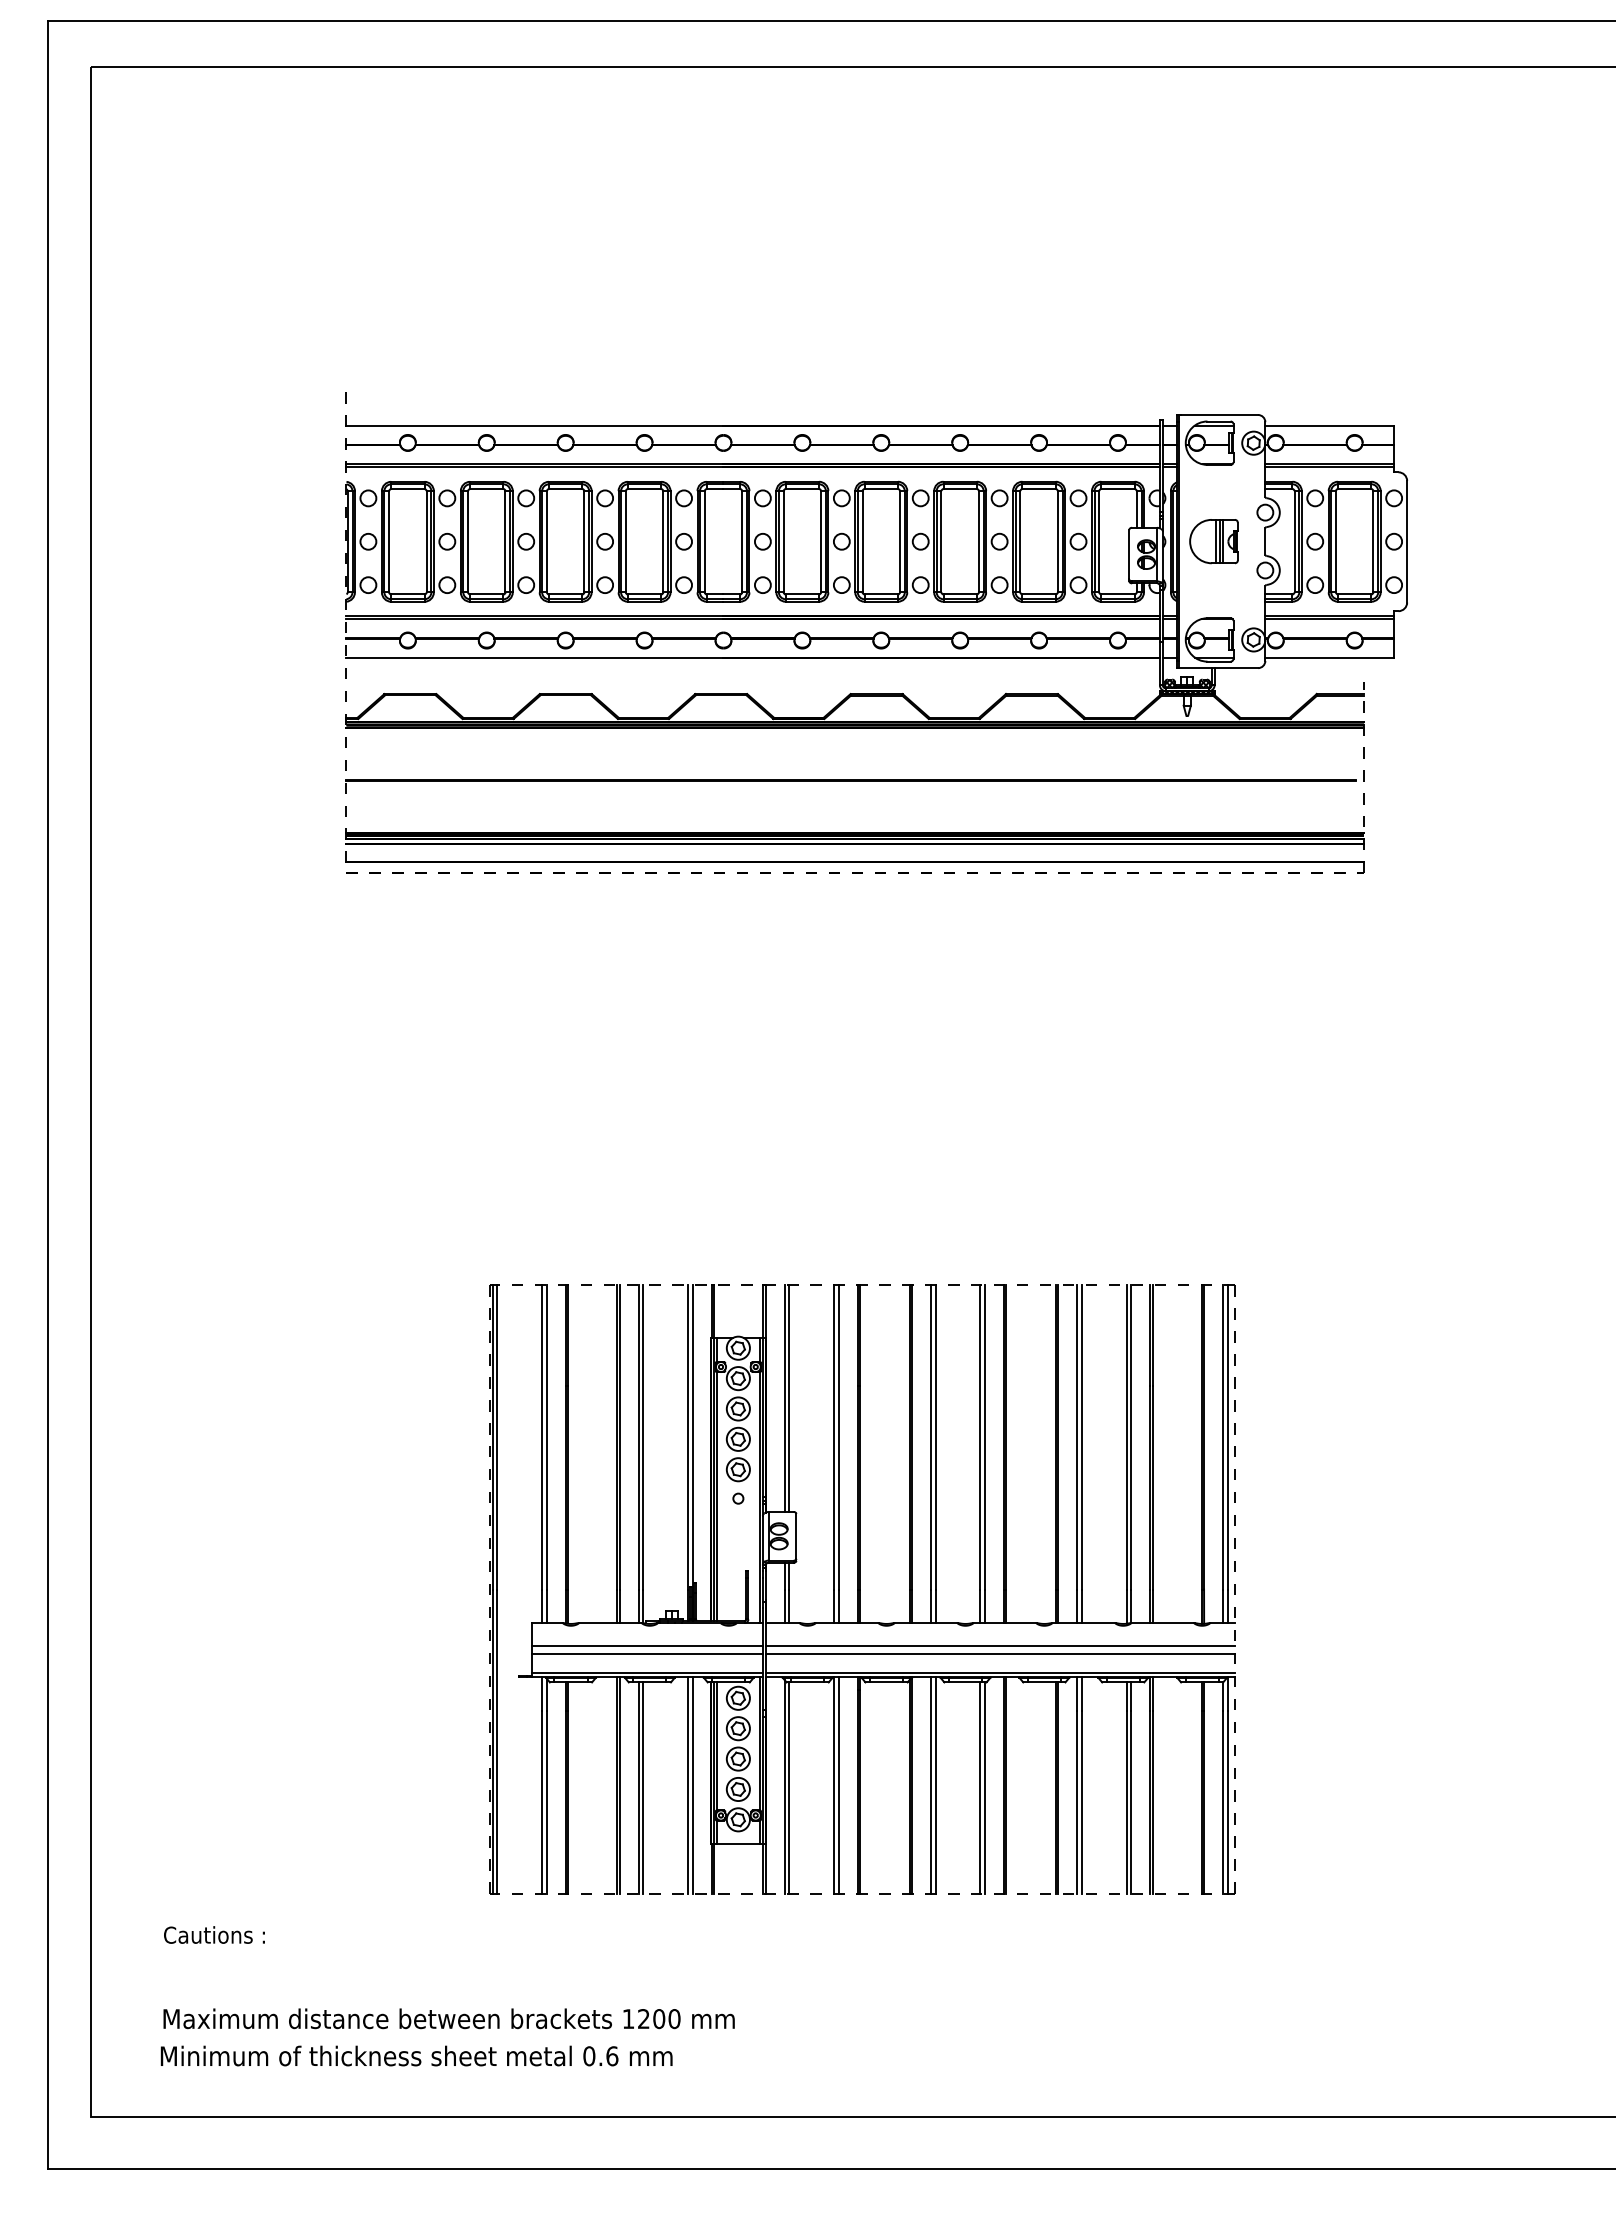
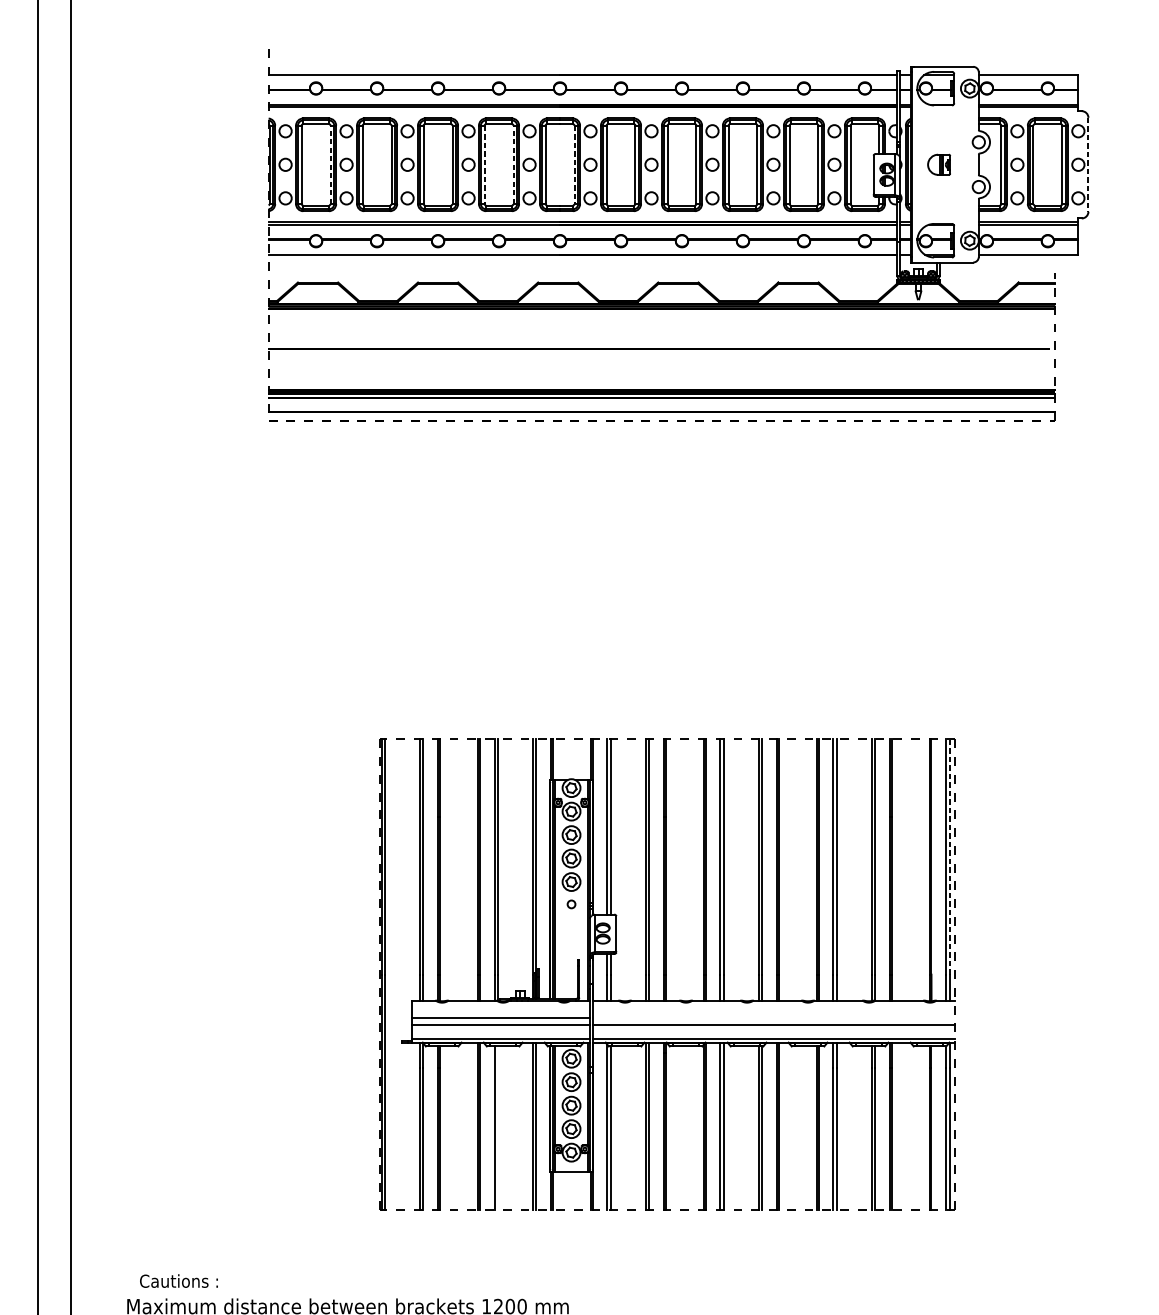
line: (426, 541) -> (330, 164), solid -> dashed
line: (625, 541) -> (484, 164), solid -> dashed
line: (663, 541) -> (513, 164), solid -> dashed
line: (742, 541) -> (574, 164), solid -> dashed
part: (1213, 541) -> (938, 164), size x0.6
line: (1407, 541) -> (1088, 164), solid -> dashed
line: (1227, 1436) -> (949, 856), solid -> dashed
line: (1000, 1645) -> (774, 1017), removed
line: (643, 1787) -> (498, 1127), removed
text: (214, 1934) -> (179, 1280), moved

